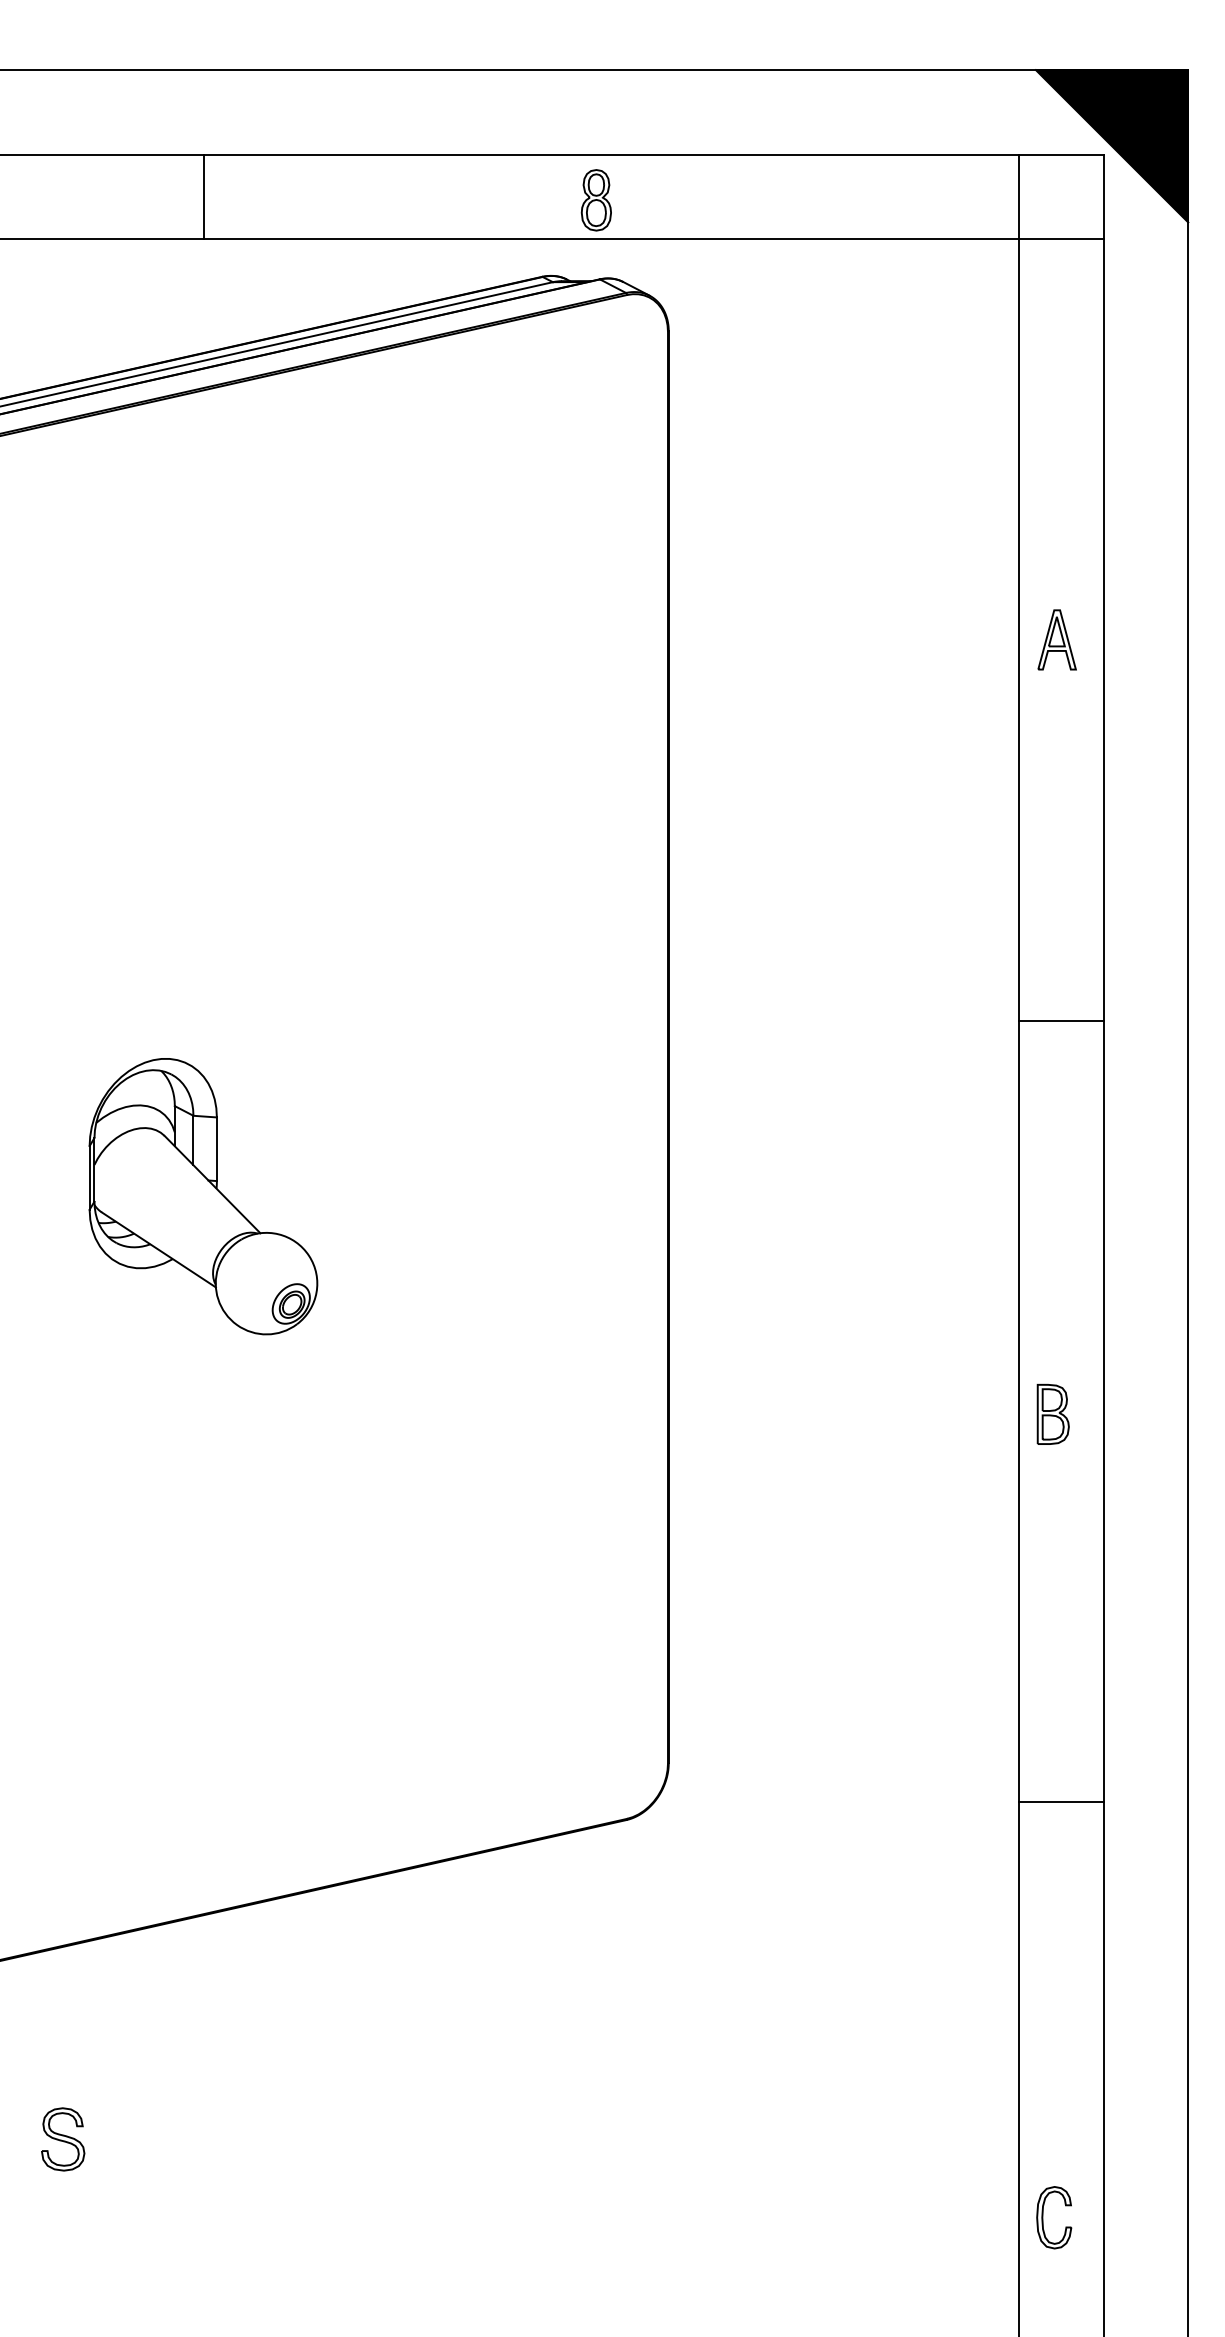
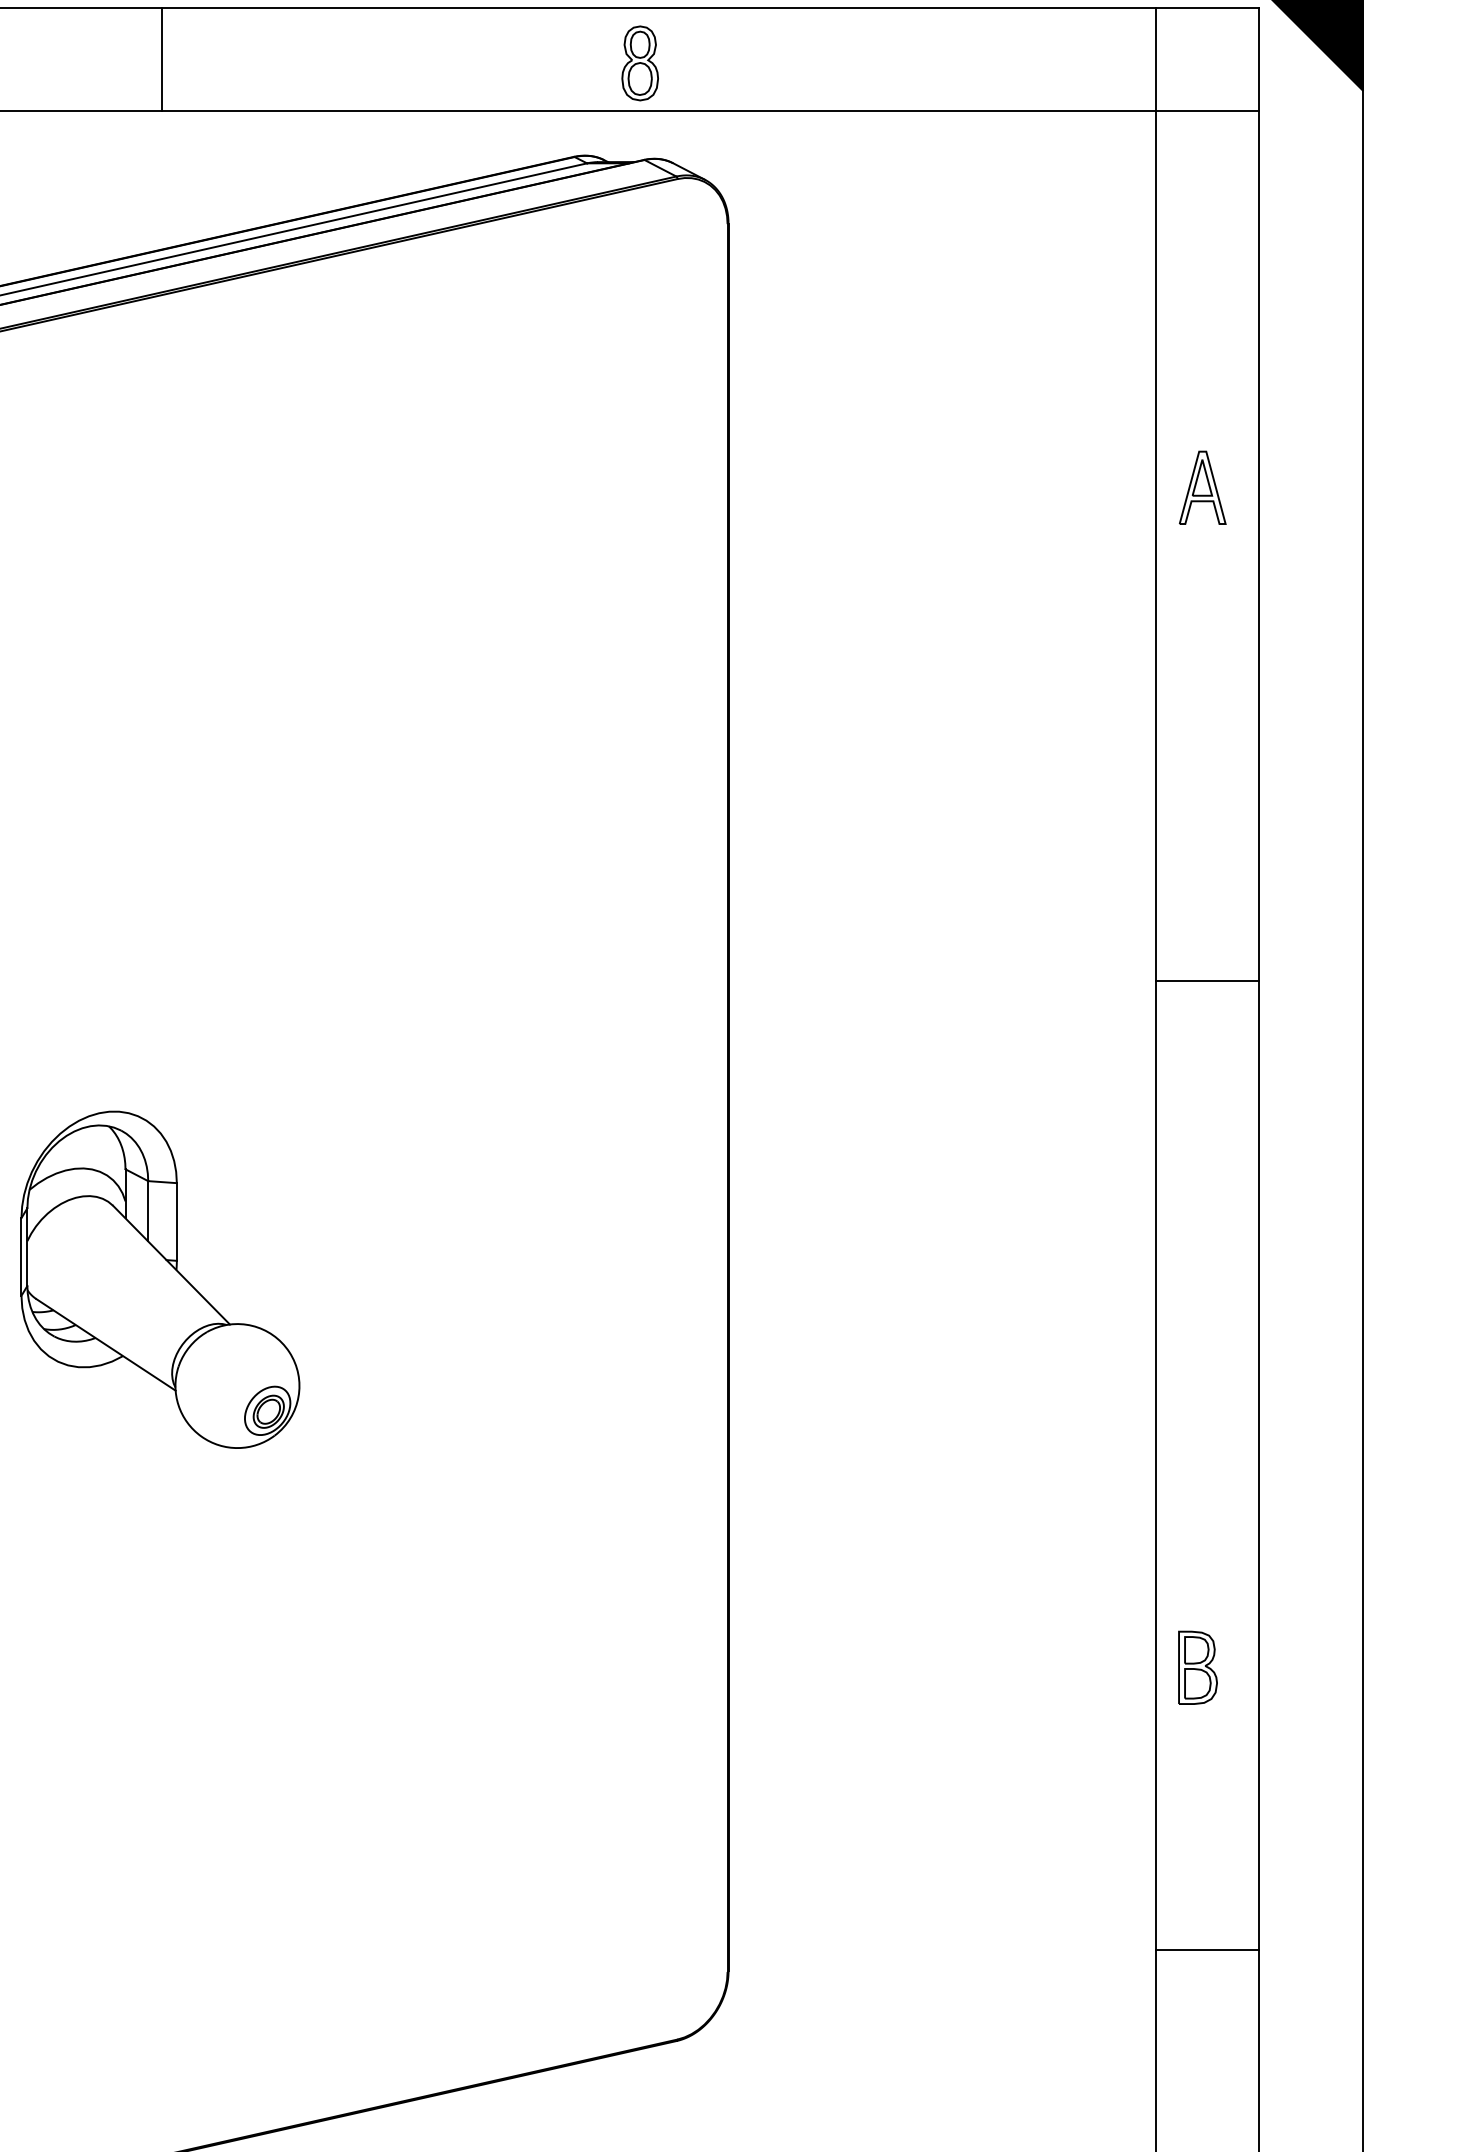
part: (1056, 639) -> (1201, 487), moved
line: (1060, 1020) -> (1206, 980), moved
part: (1052, 1413) -> (1197, 1666), moved
line: (1060, 1802) -> (1206, 1949), moved

